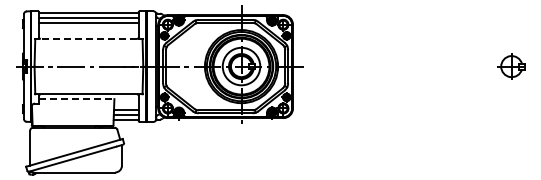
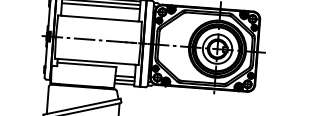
line: (88, 38) -> (99, 18), dashed -> solid
line: (76, 99) -> (86, 65), dashed -> solid

